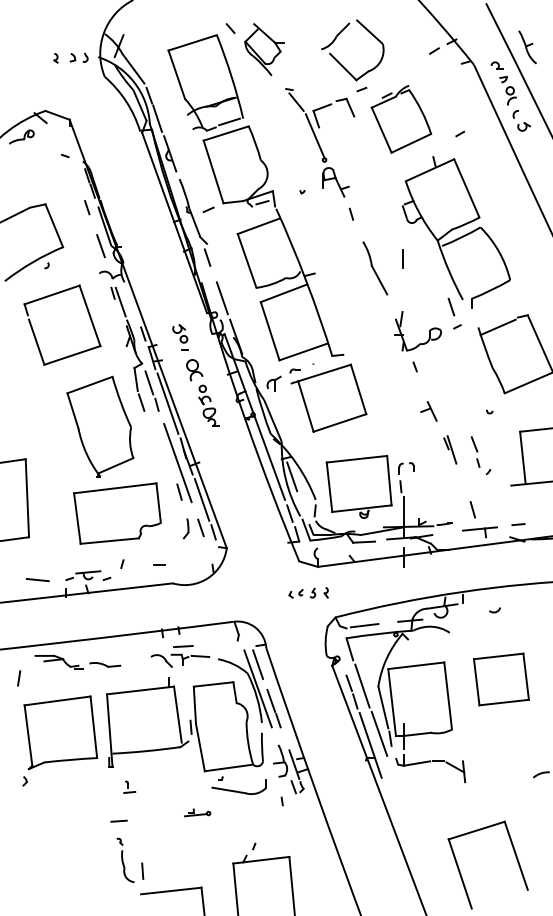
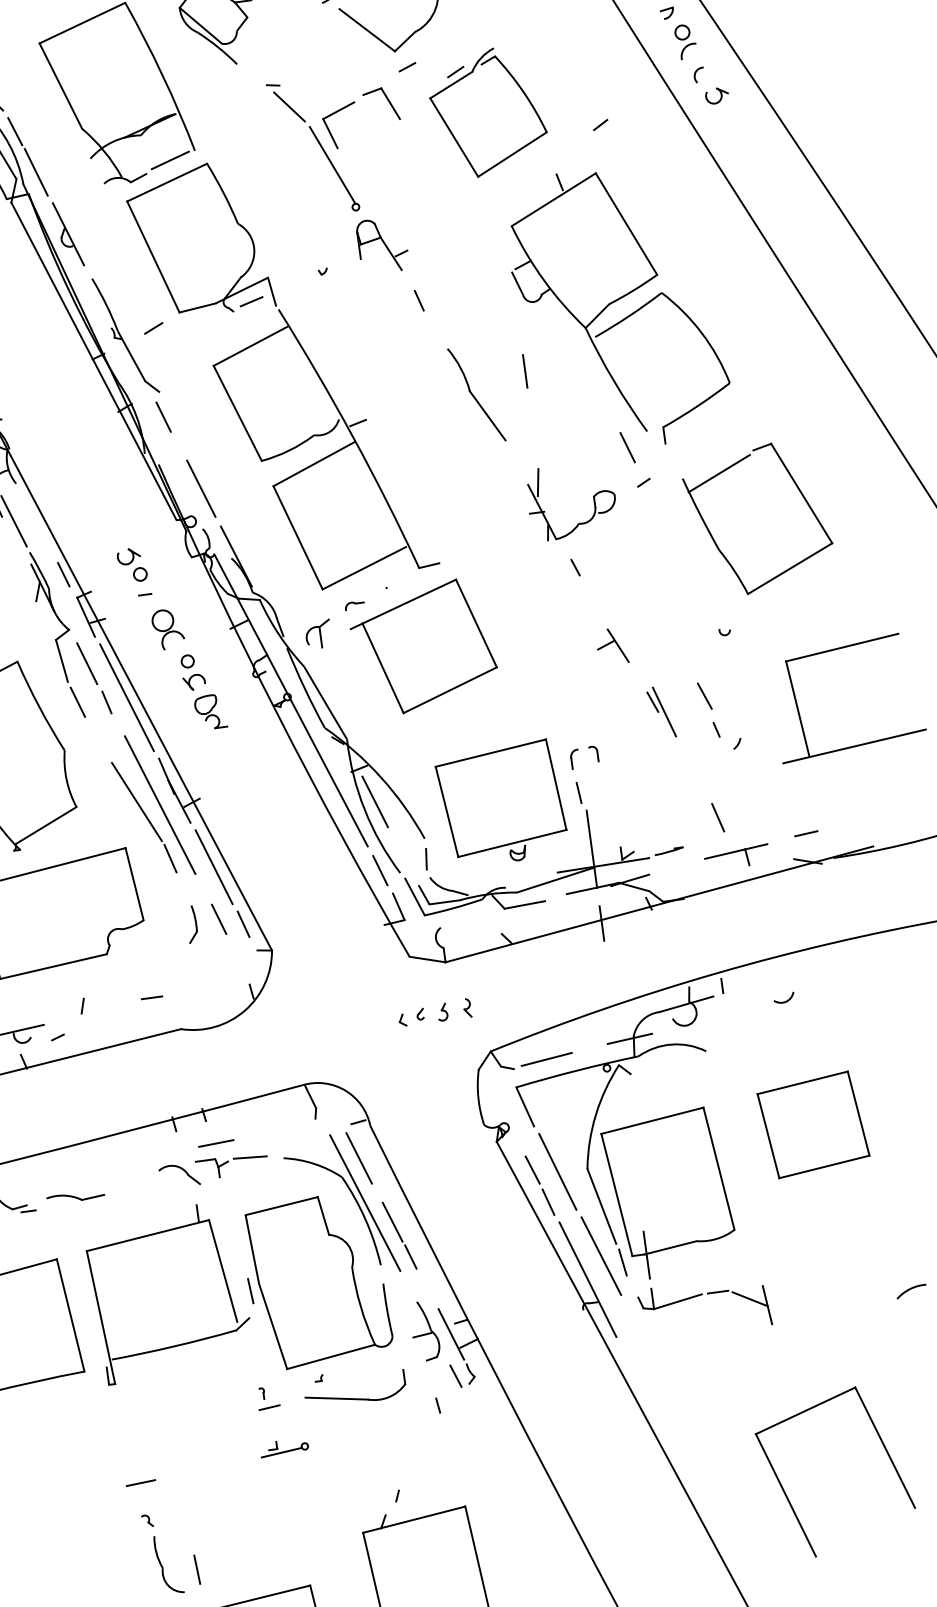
line: (165, 459) -> (136, 801), added
part: (129, 786) -> (267, 1396), moved

